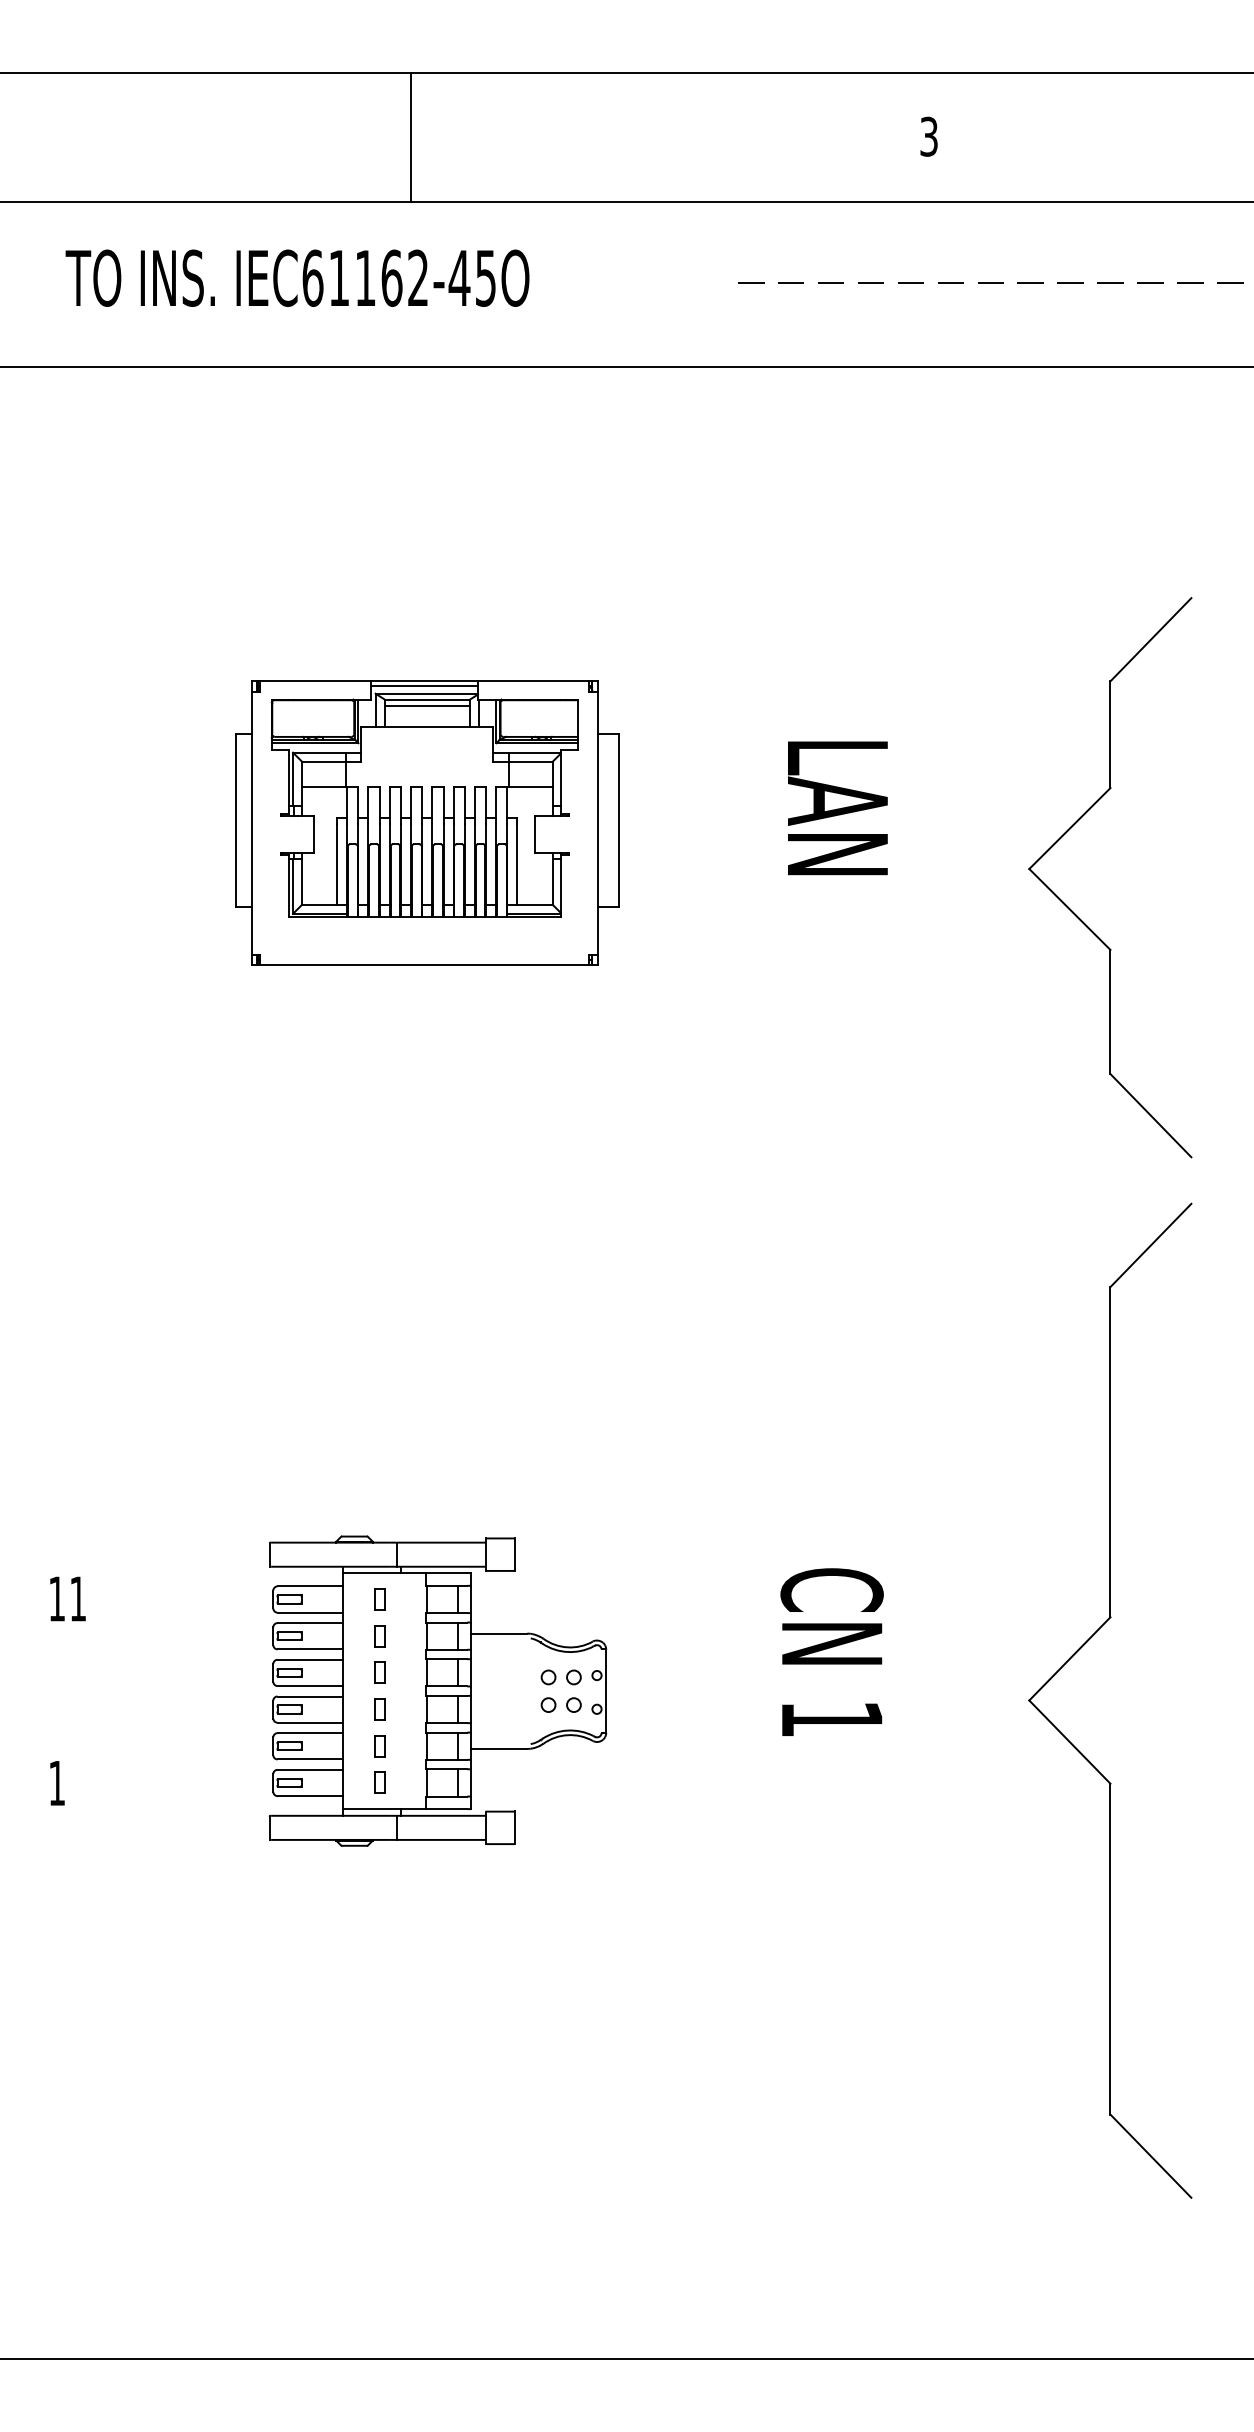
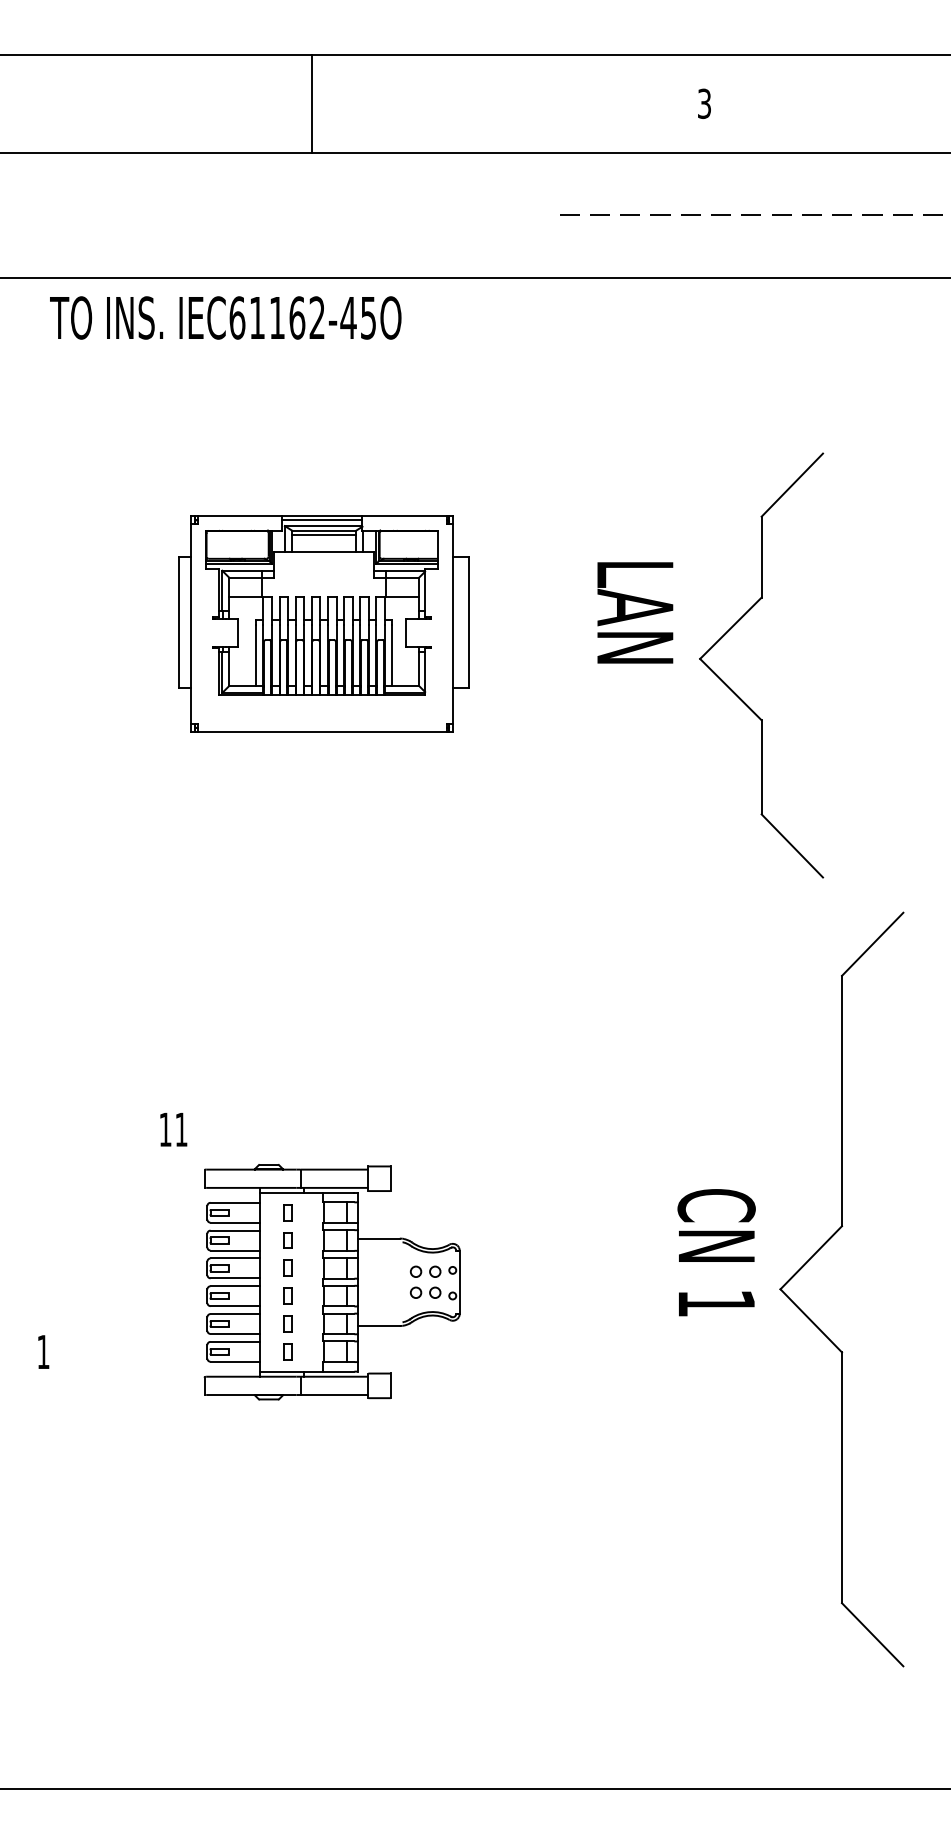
text: (297, 277) -> (225, 317), moved
part: (1074, 912) -> (734, 691), moved
text: (67, 1598) -> (173, 1129), moved
text: (831, 1651) -> (716, 1252), moved

